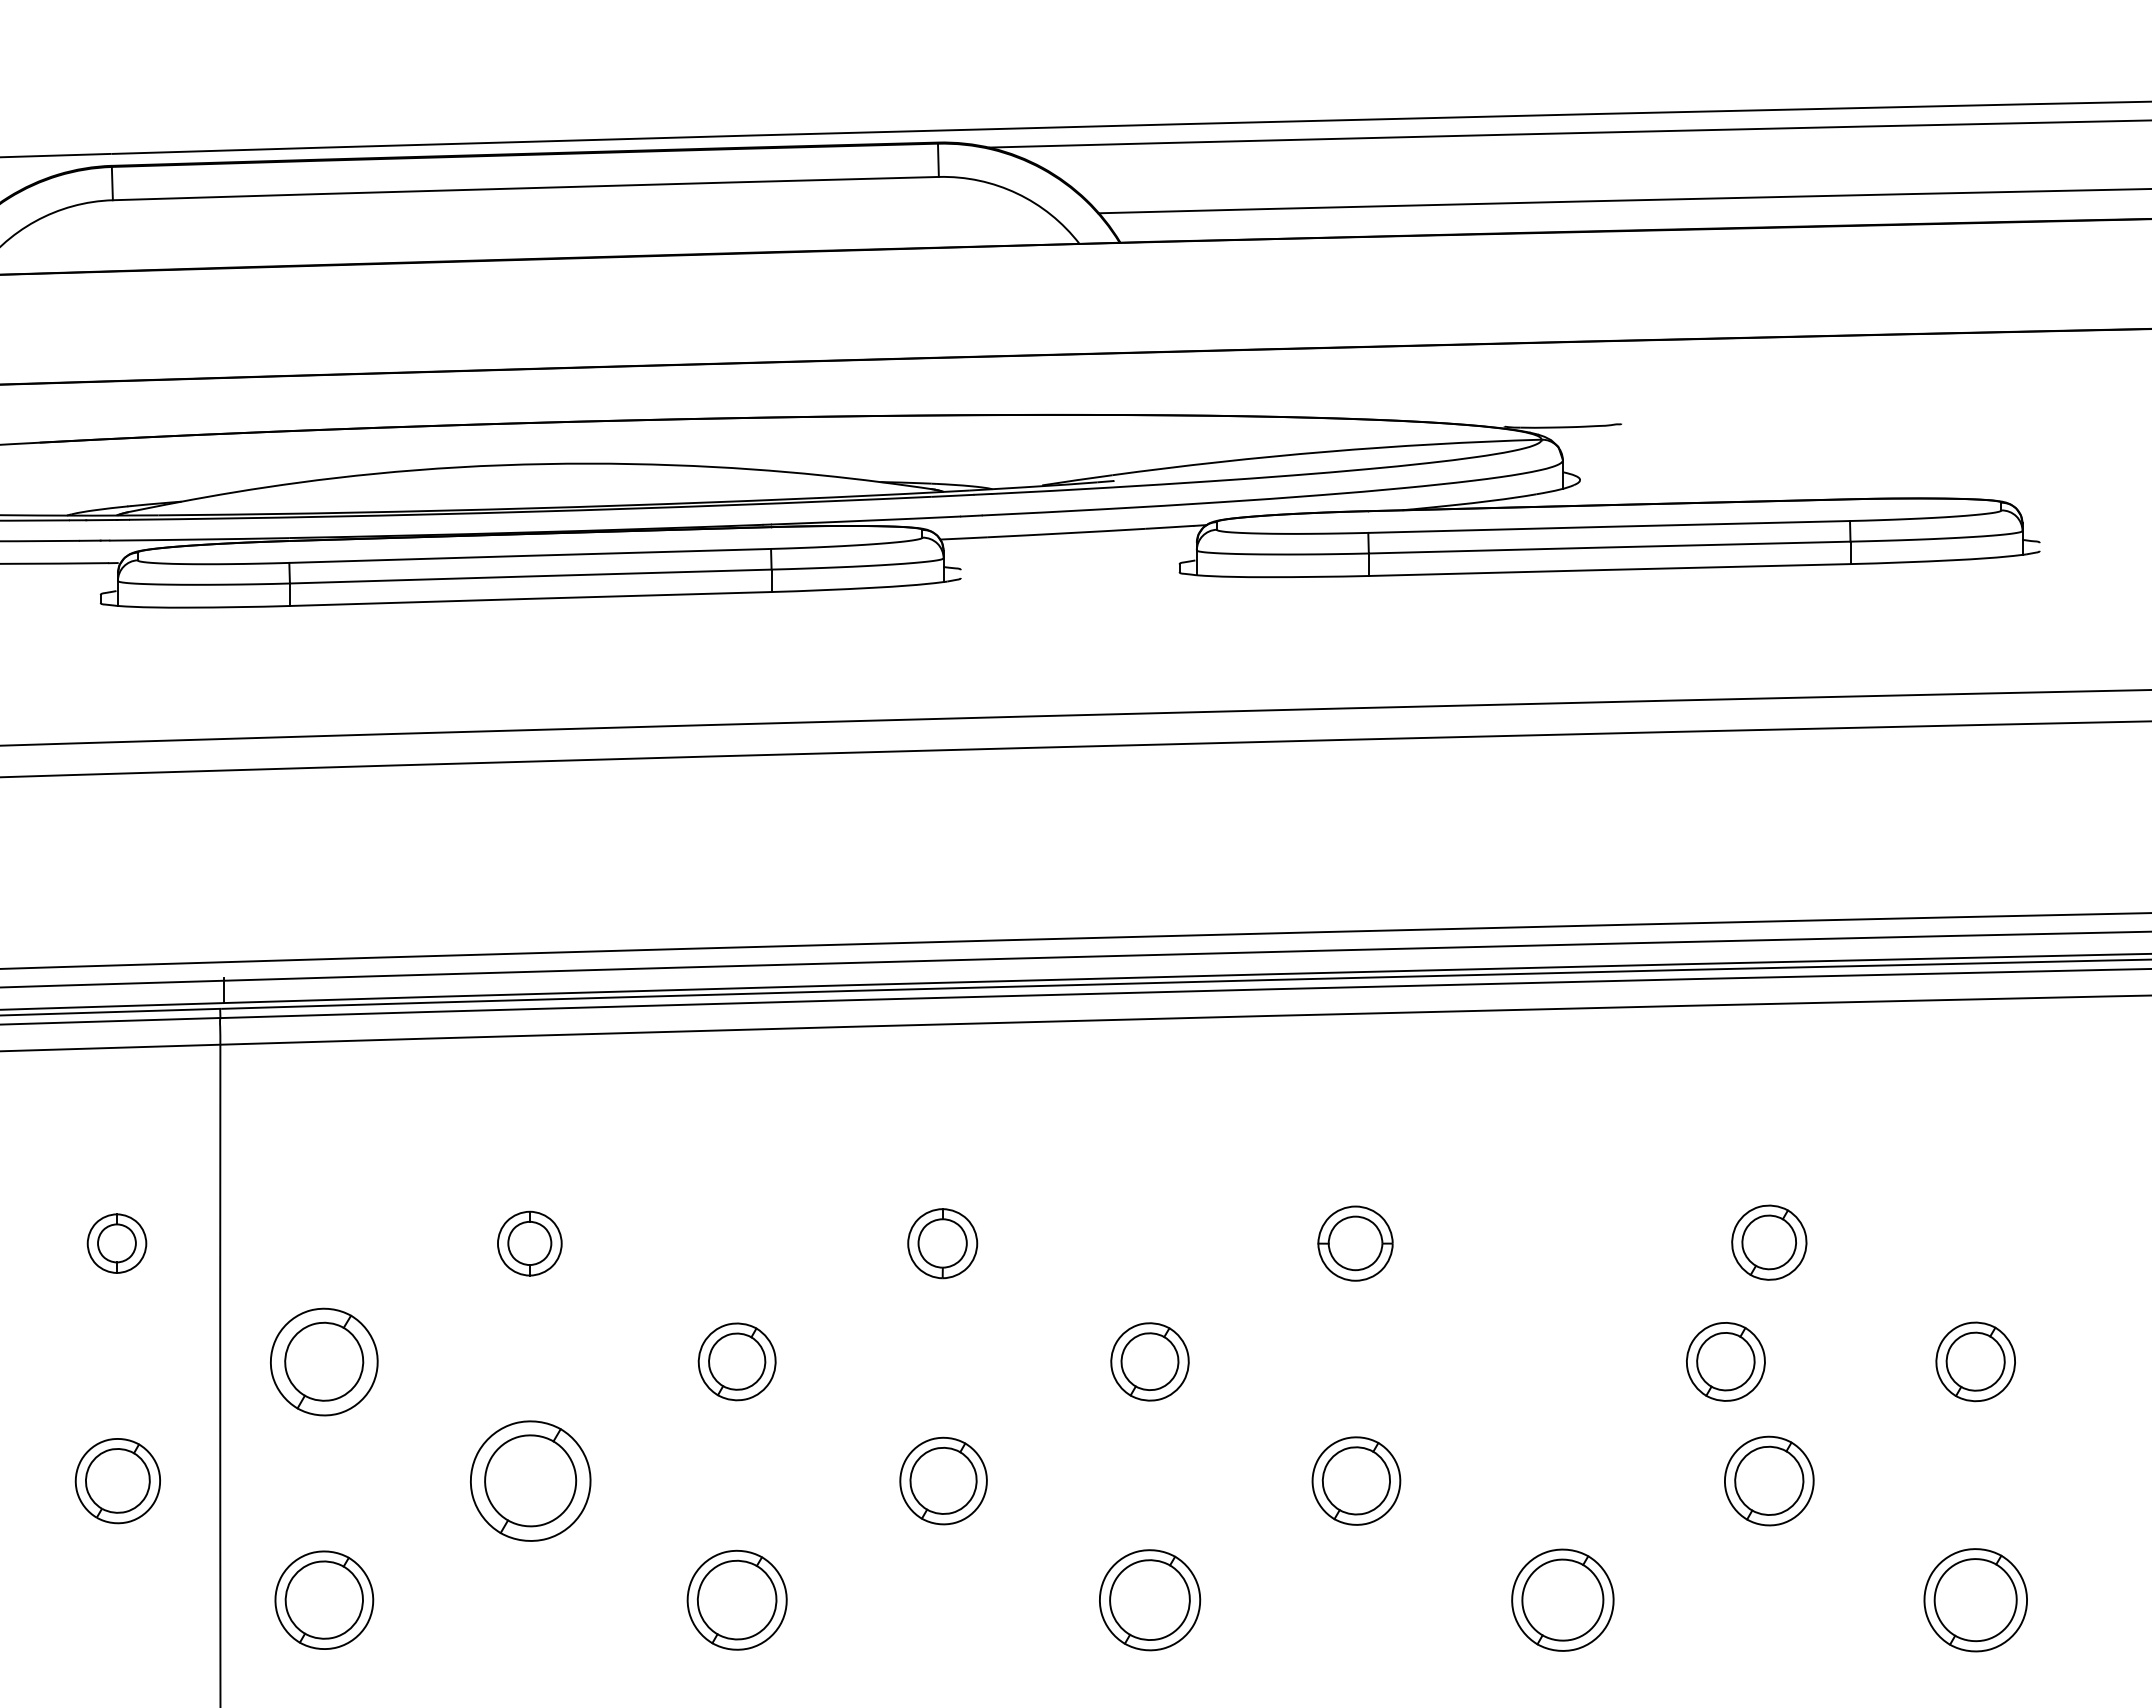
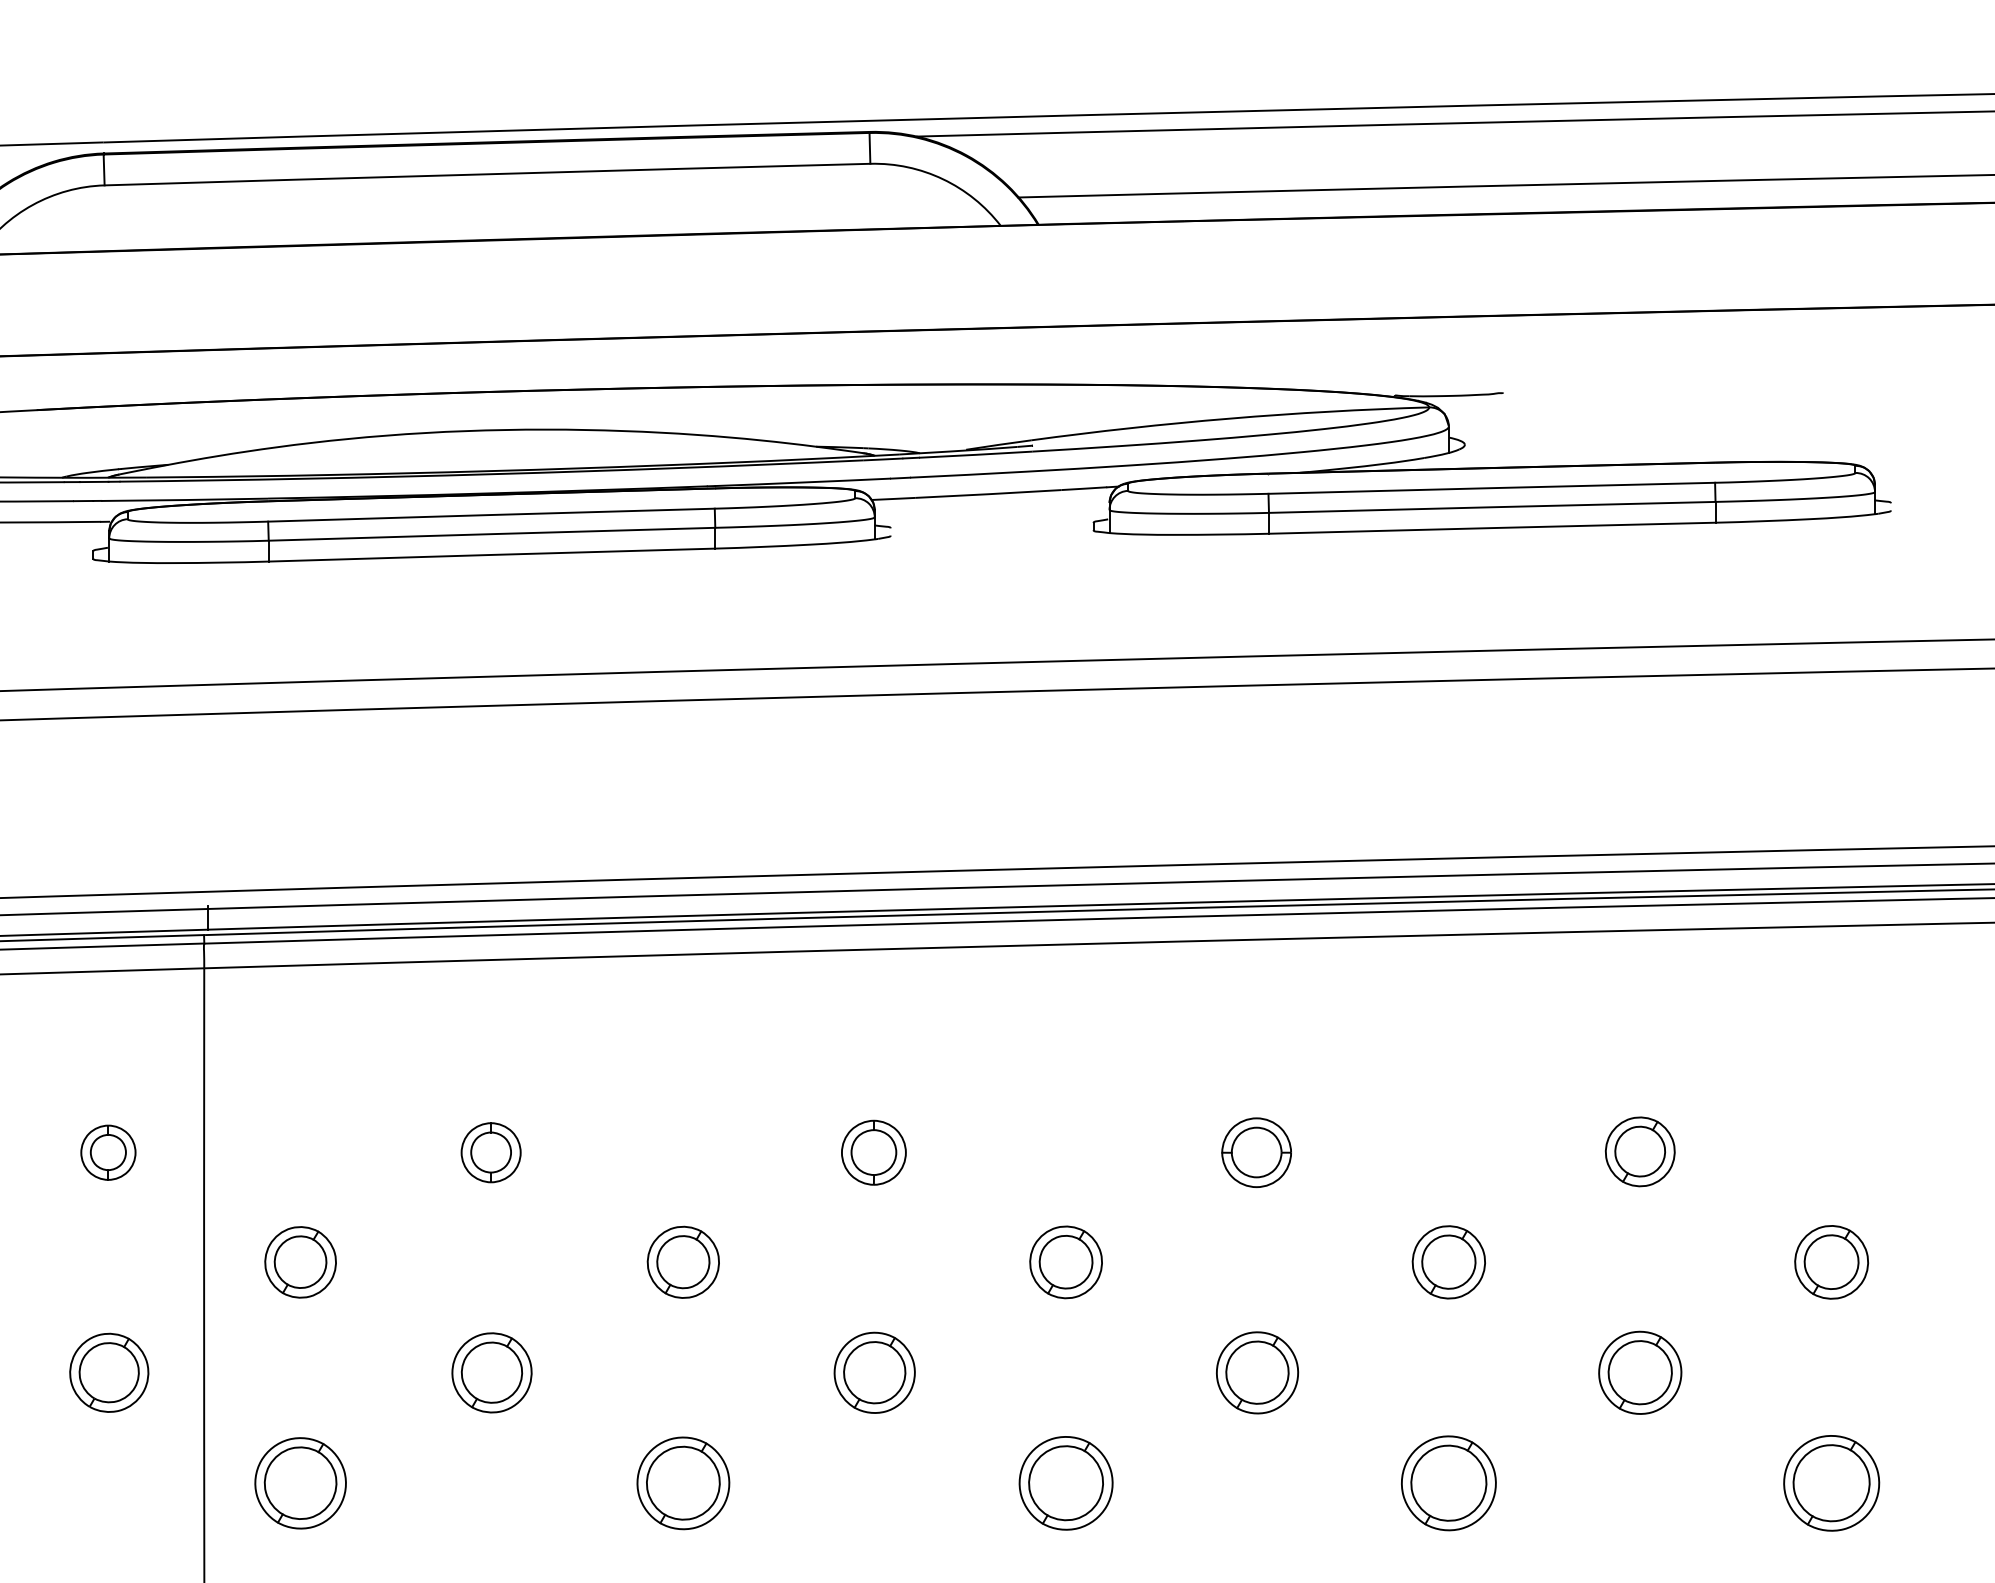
part: (324, 1361) -> (300, 1262), size x0.71
part: (1725, 1361) -> (1448, 1262), moved
part: (530, 1480) -> (491, 1372), size x0.71

